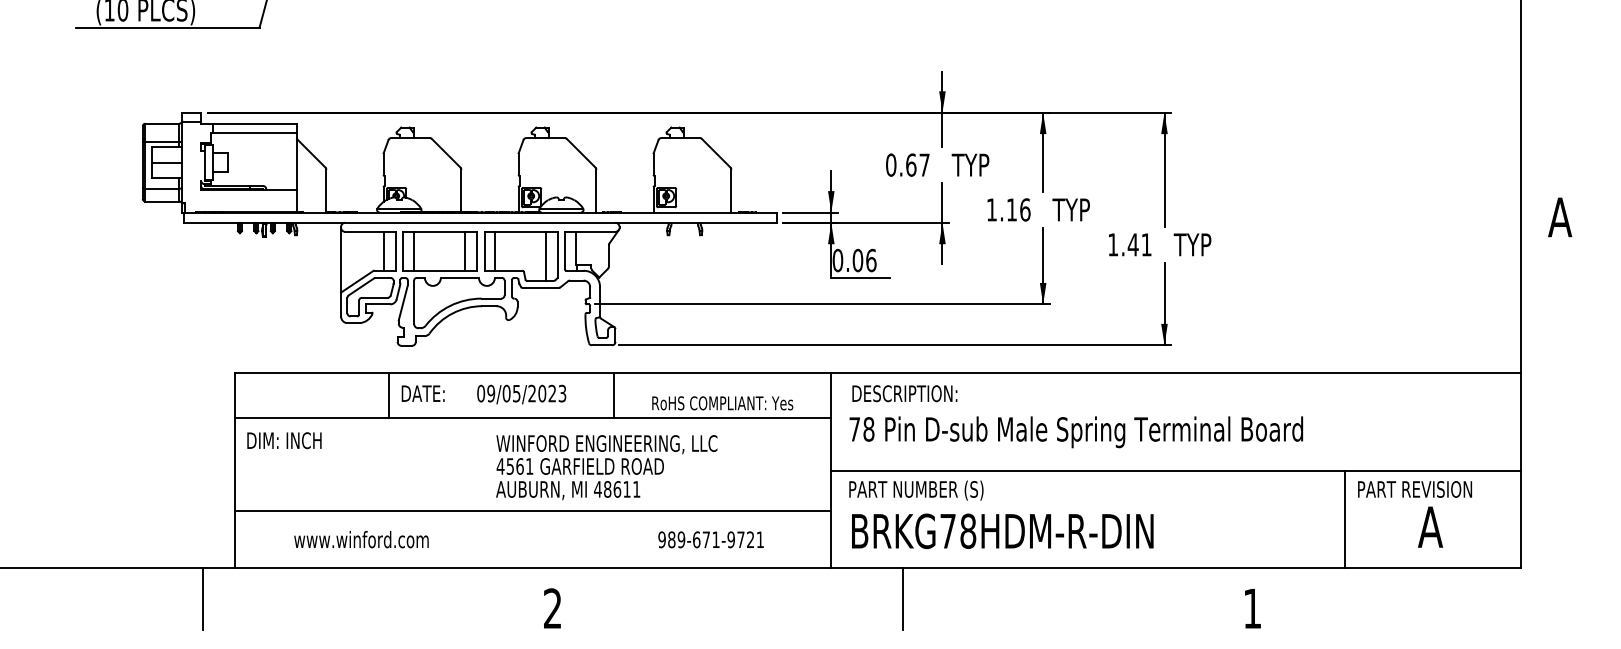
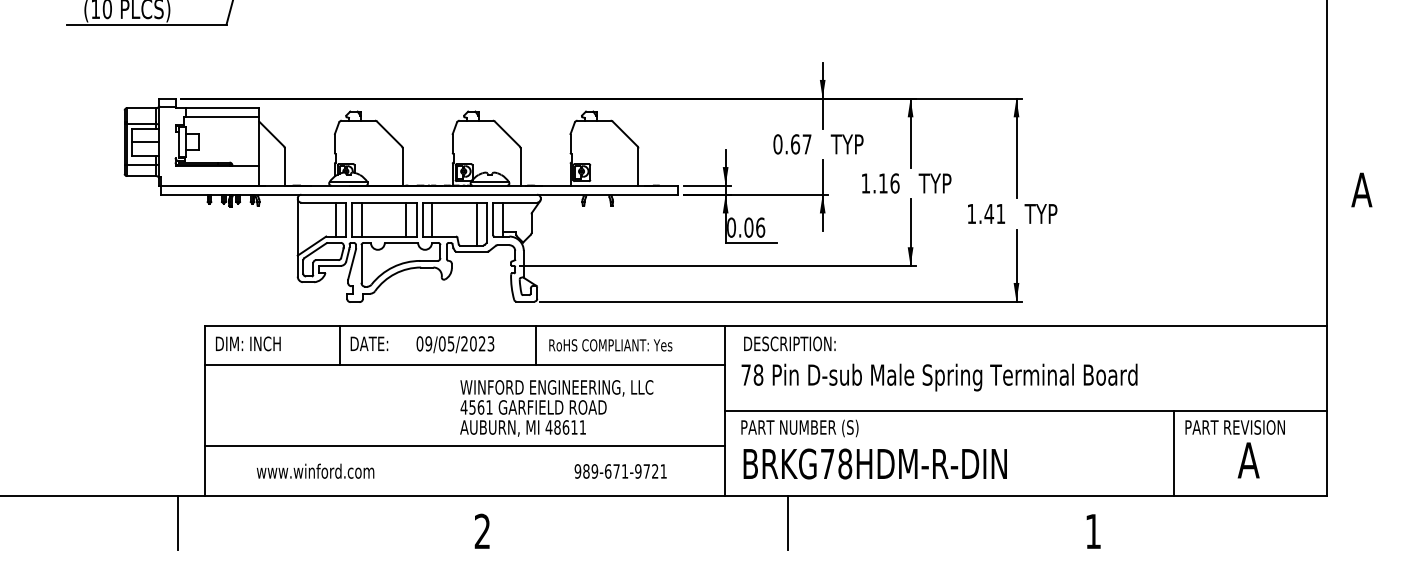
text: (722, 403) -> (610, 345), moved
text: (284, 440) -> (248, 343), moved
text: (606, 467) -> (556, 408), moved

